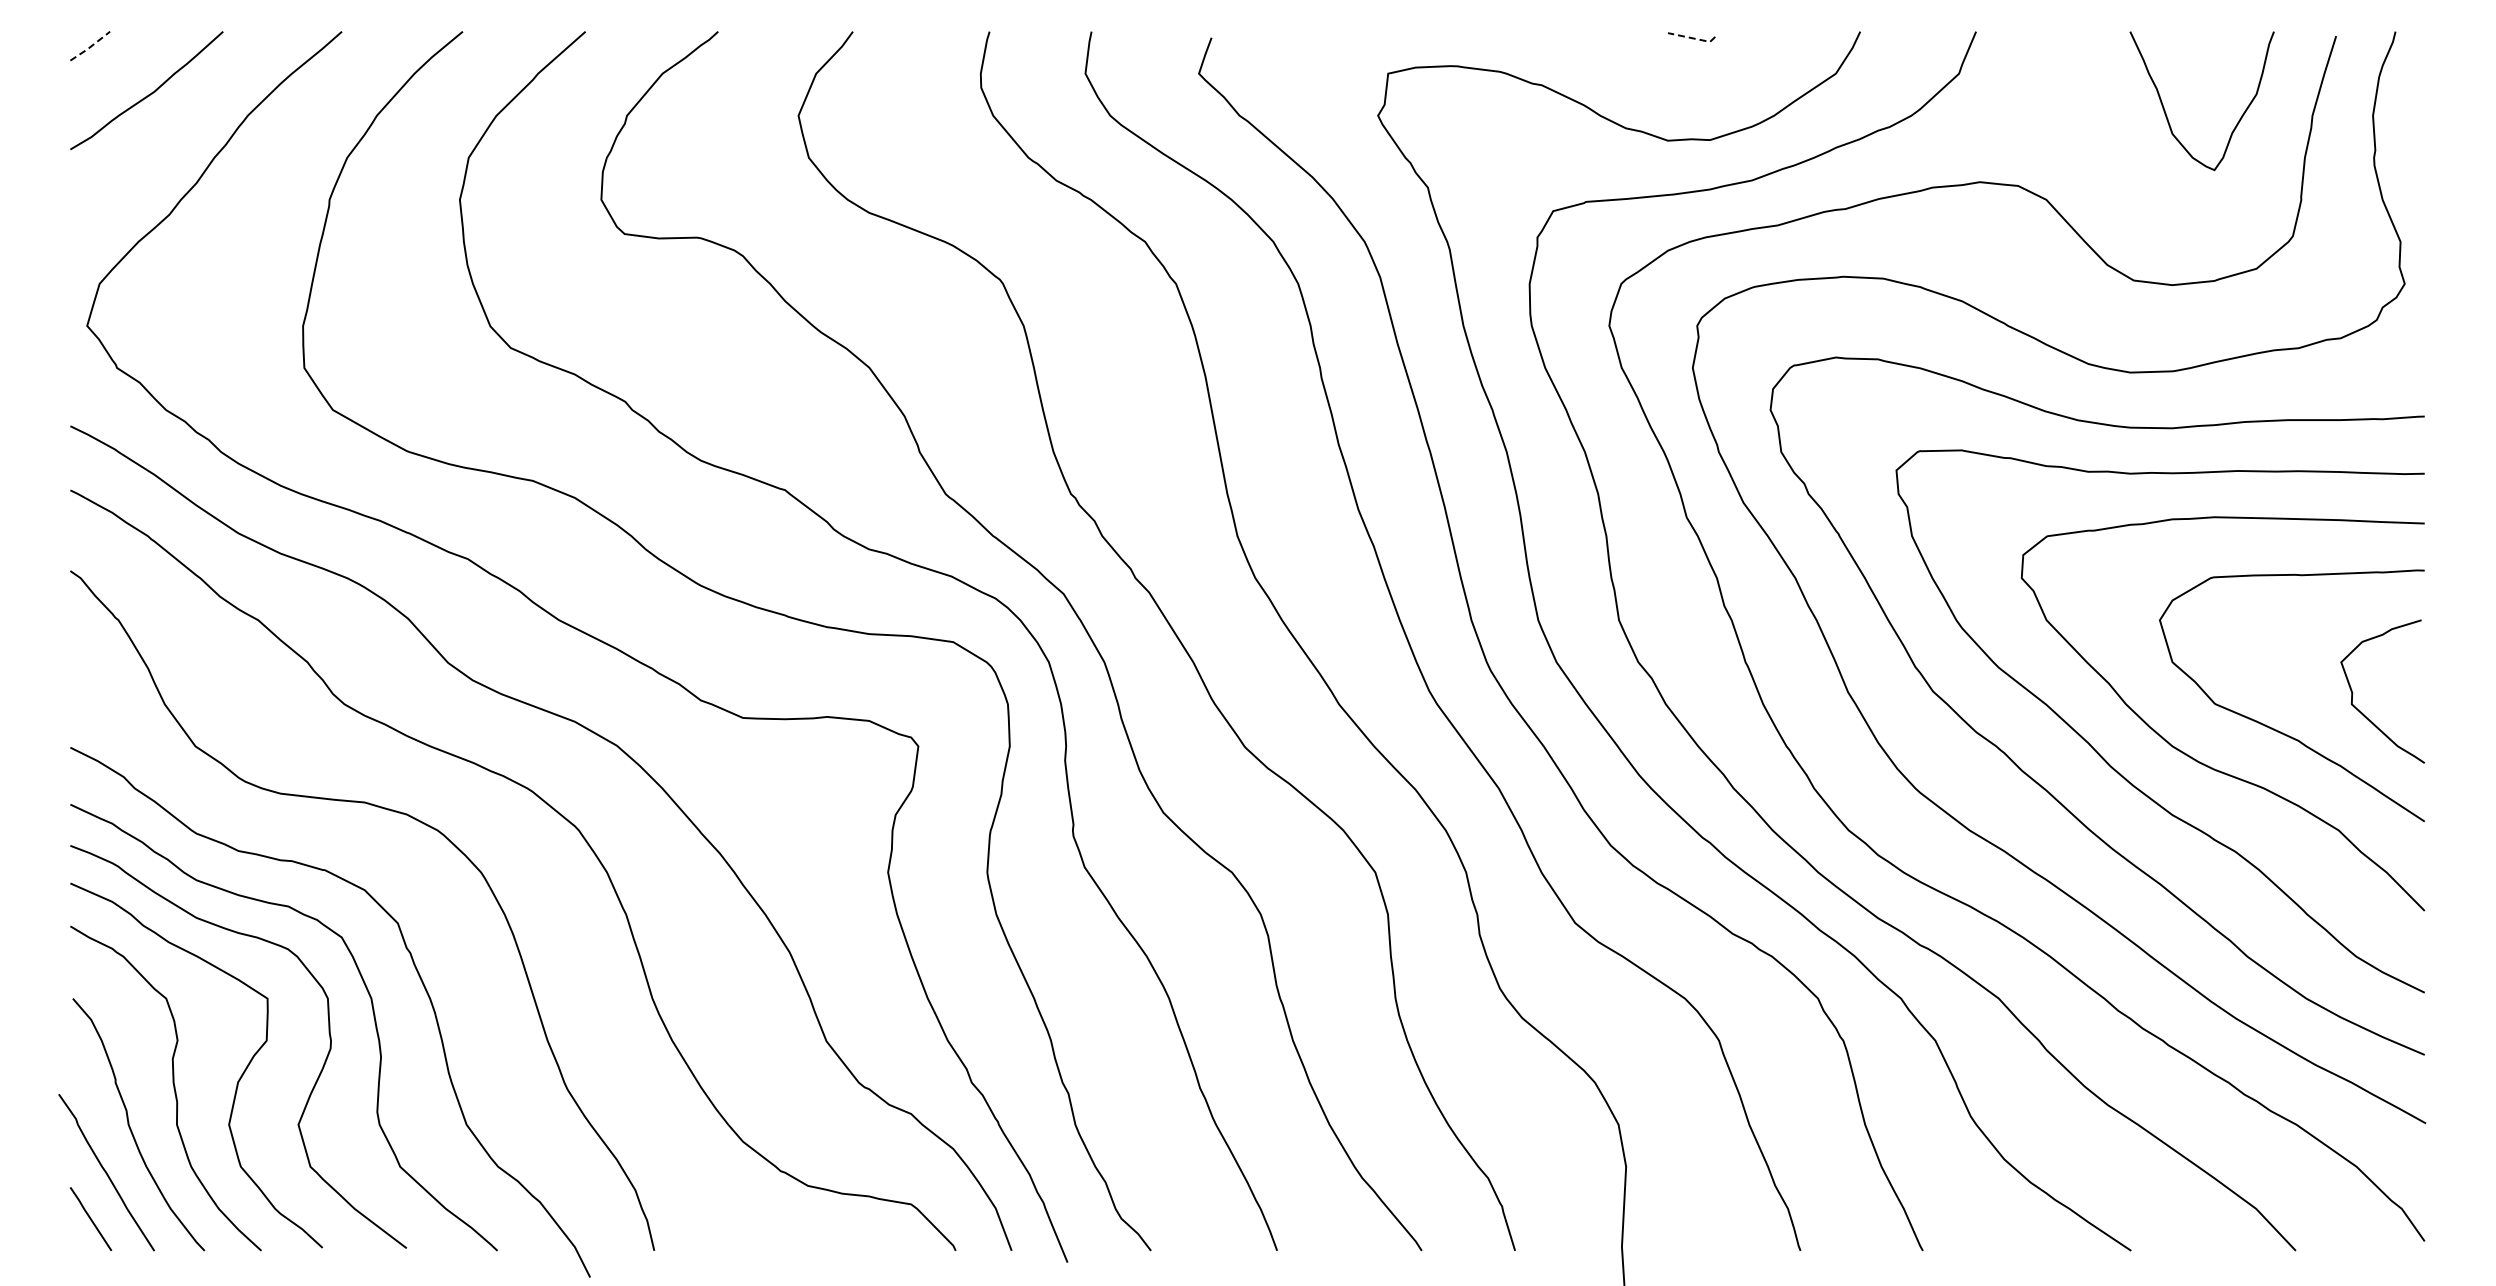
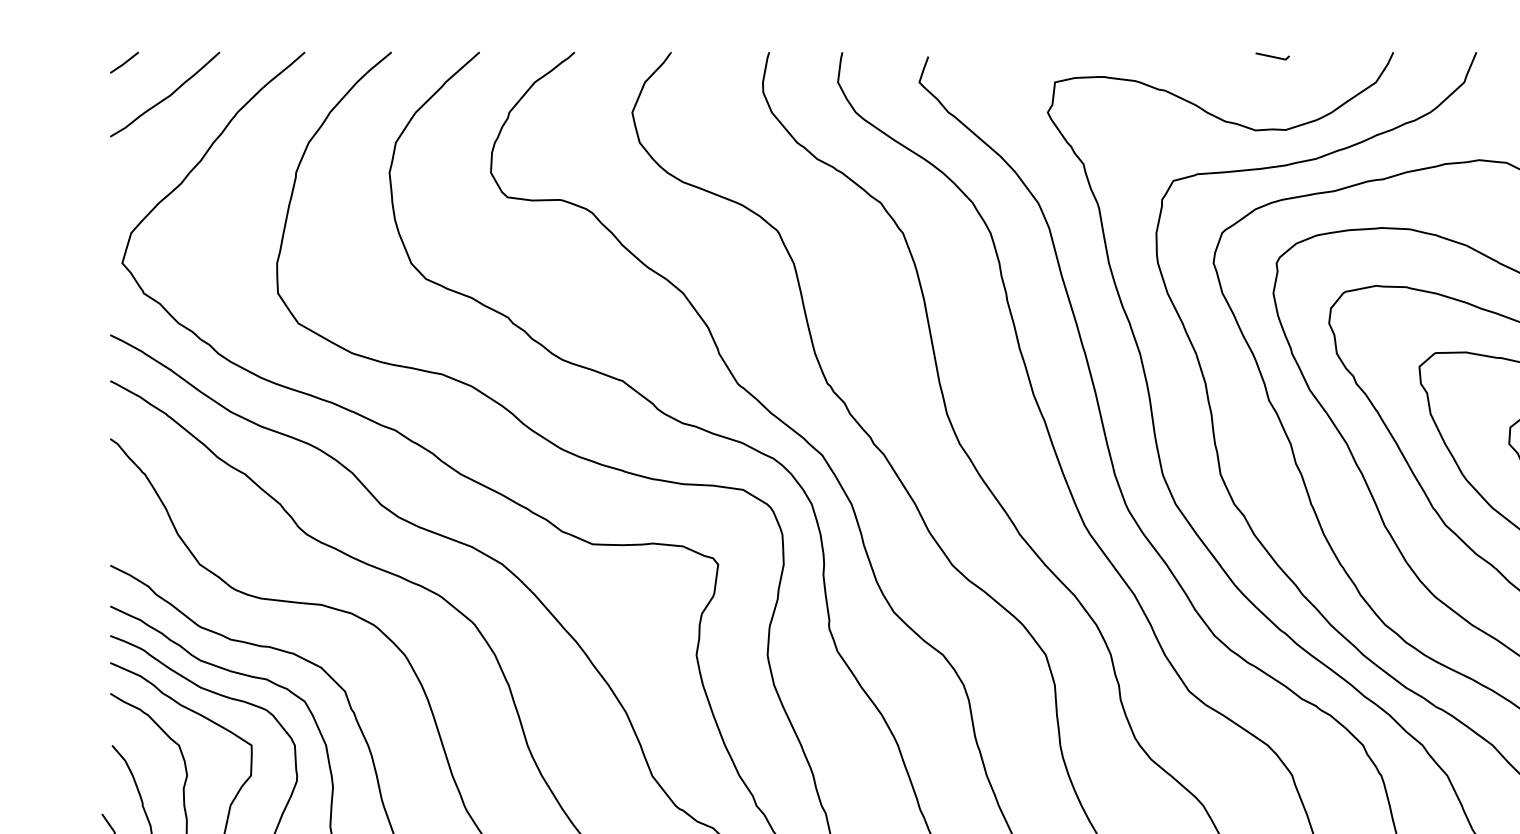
line: (1693, 38) -> (1273, 57), dashed -> solid
line: (90, 46) -> (124, 62), dashed -> solid

